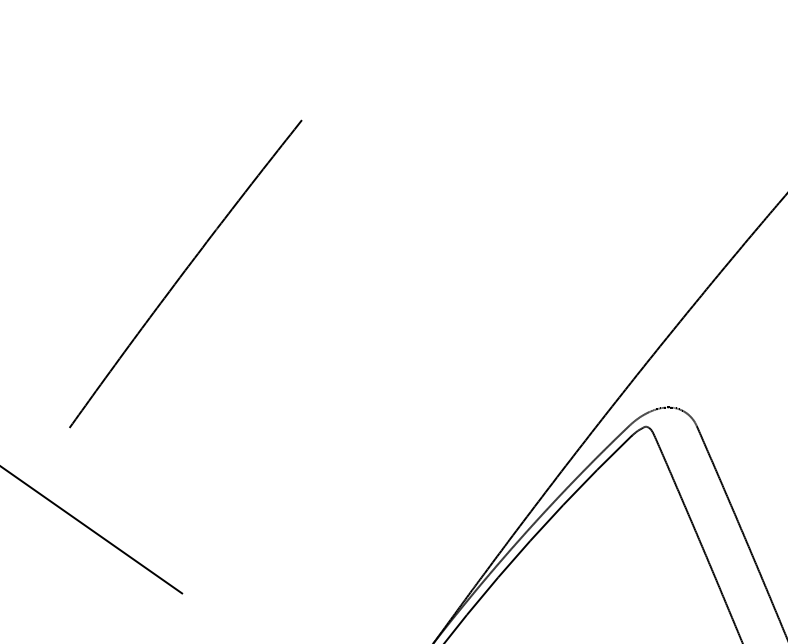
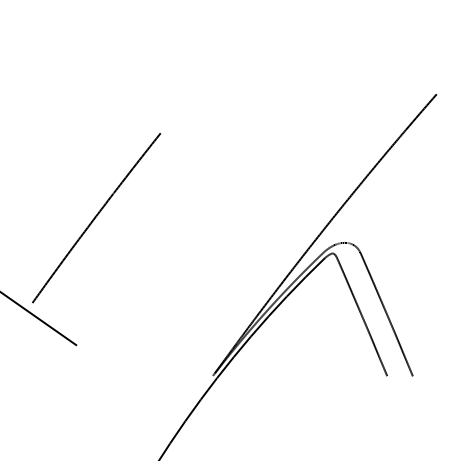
curve: (185, 272) -> (96, 217), moved

